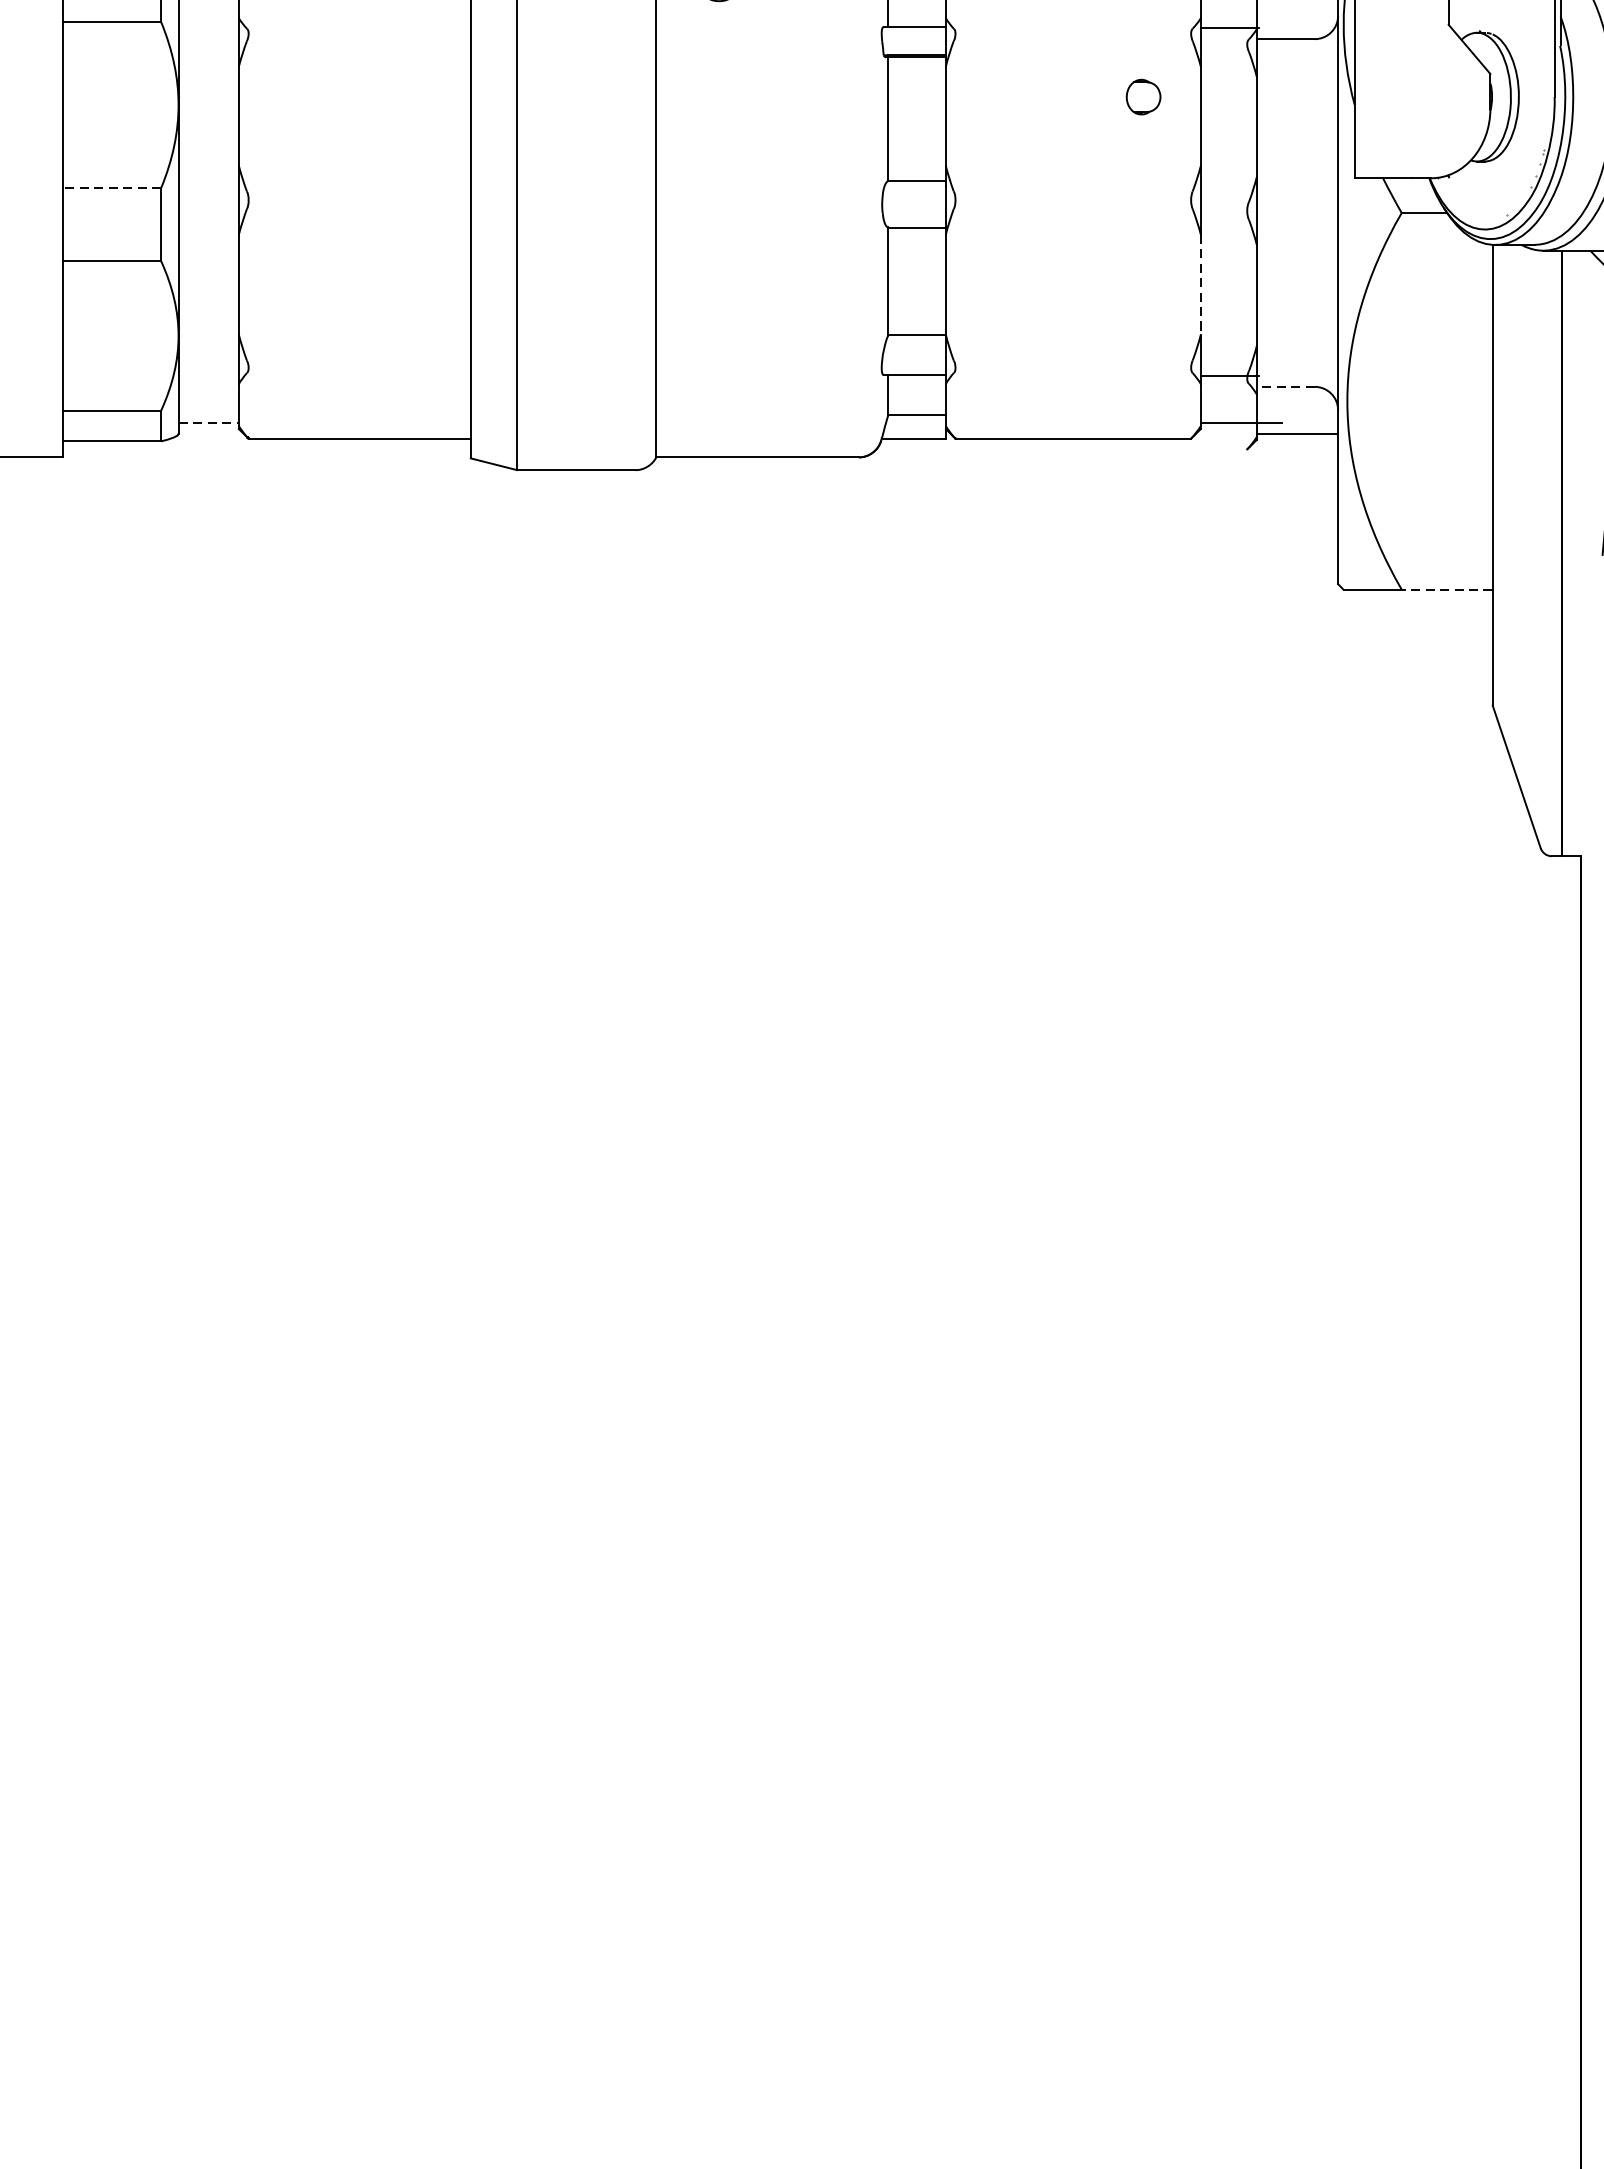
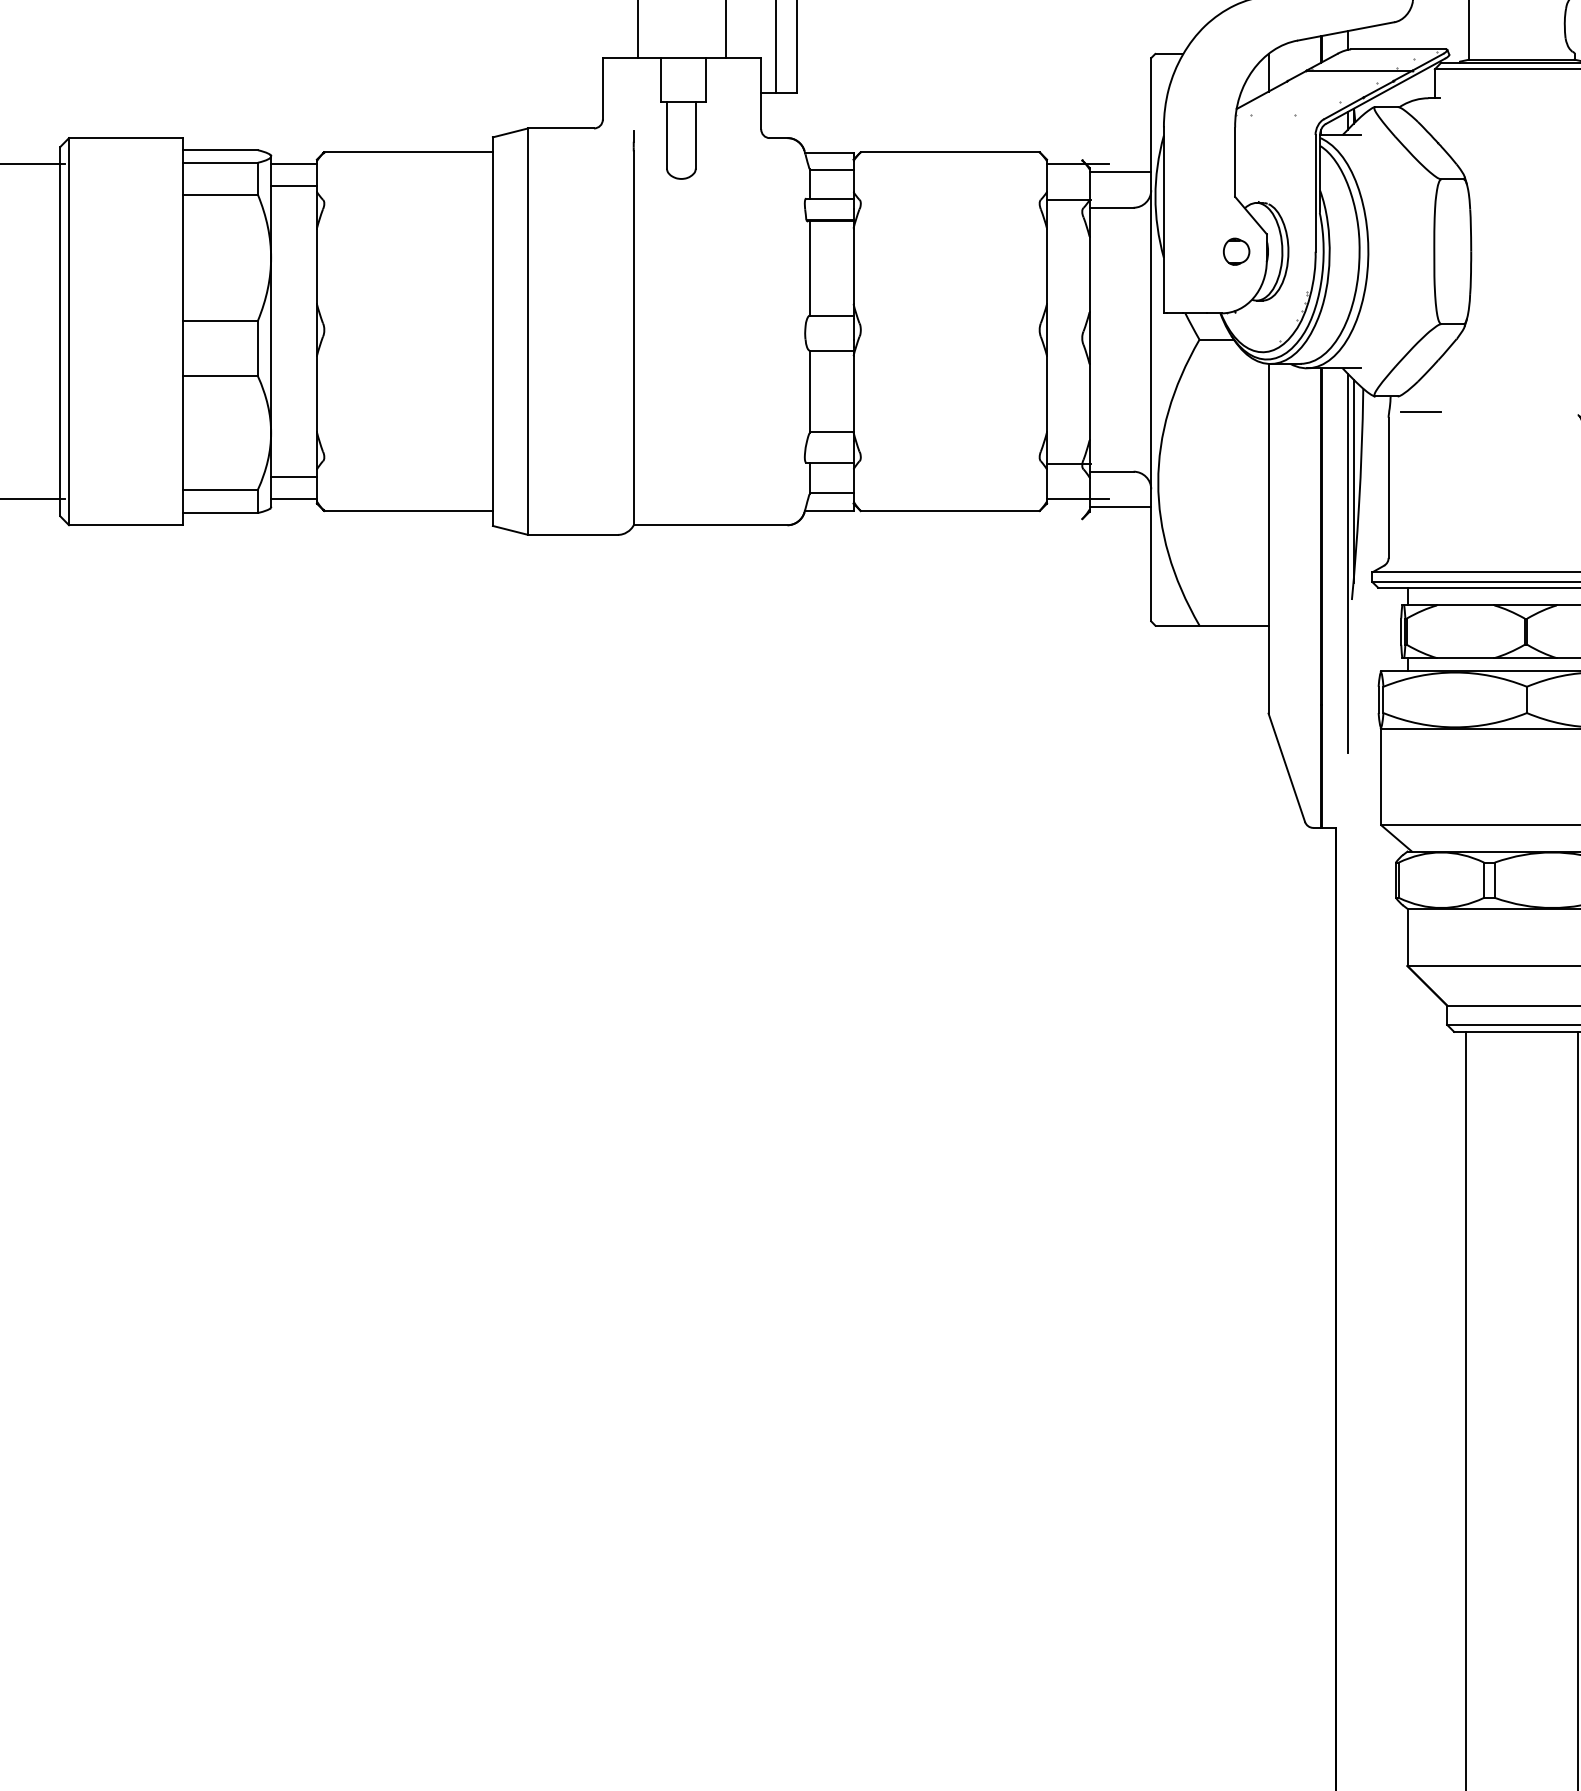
line: (208, 11) -> (293, 186), added
part: (1143, 96) -> (1236, 251), moved
line: (111, 187) -> (220, 320), dashed -> solid
line: (1201, 285) -> (1047, 394), dashed -> solid
line: (1285, 386) -> (1111, 471), dashed -> solid
line: (208, 393) -> (293, 476), added
line: (209, 423) -> (294, 499), dashed -> solid
line: (1596, 507) -> (1347, 563), added
line: (1447, 589) -> (1234, 625), dashed -> solid

